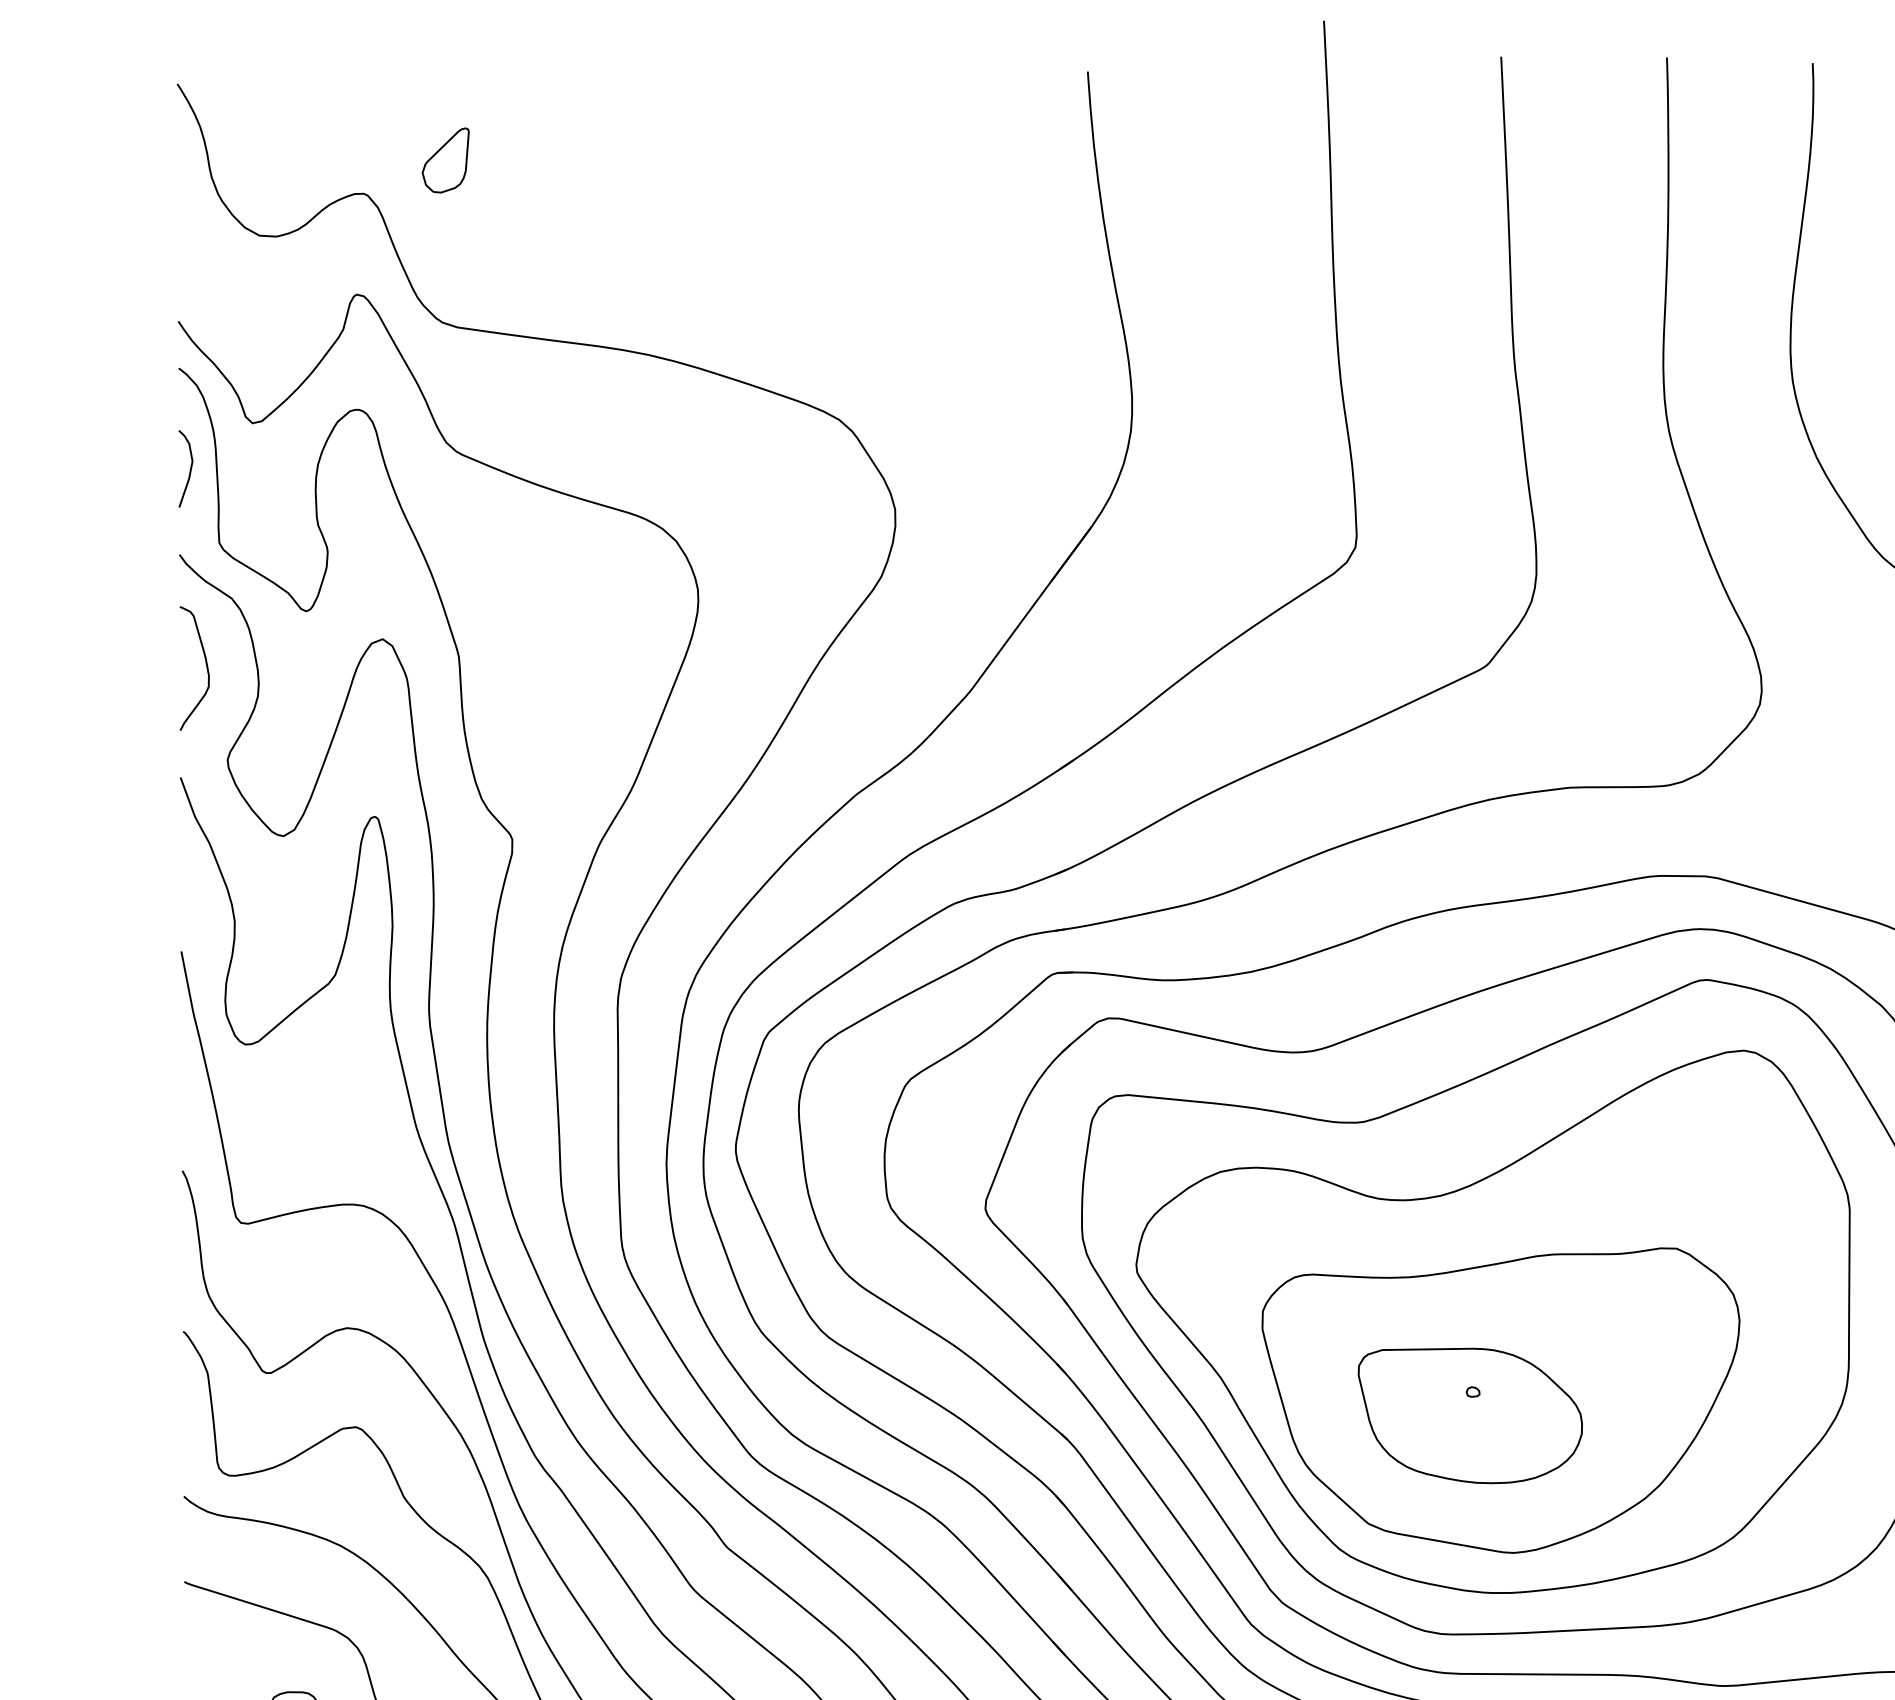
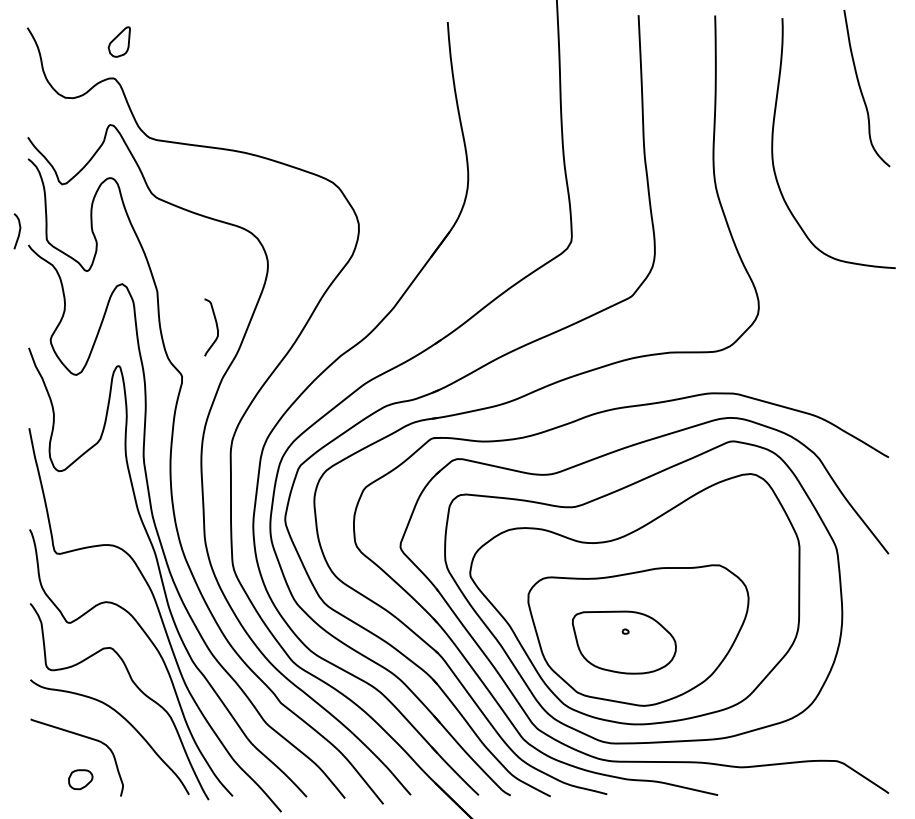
part: (443, 159) -> (118, 41), moved
curve: (188, 469) -> (18, 231), moved
curve: (203, 661) -> (215, 324), moved

